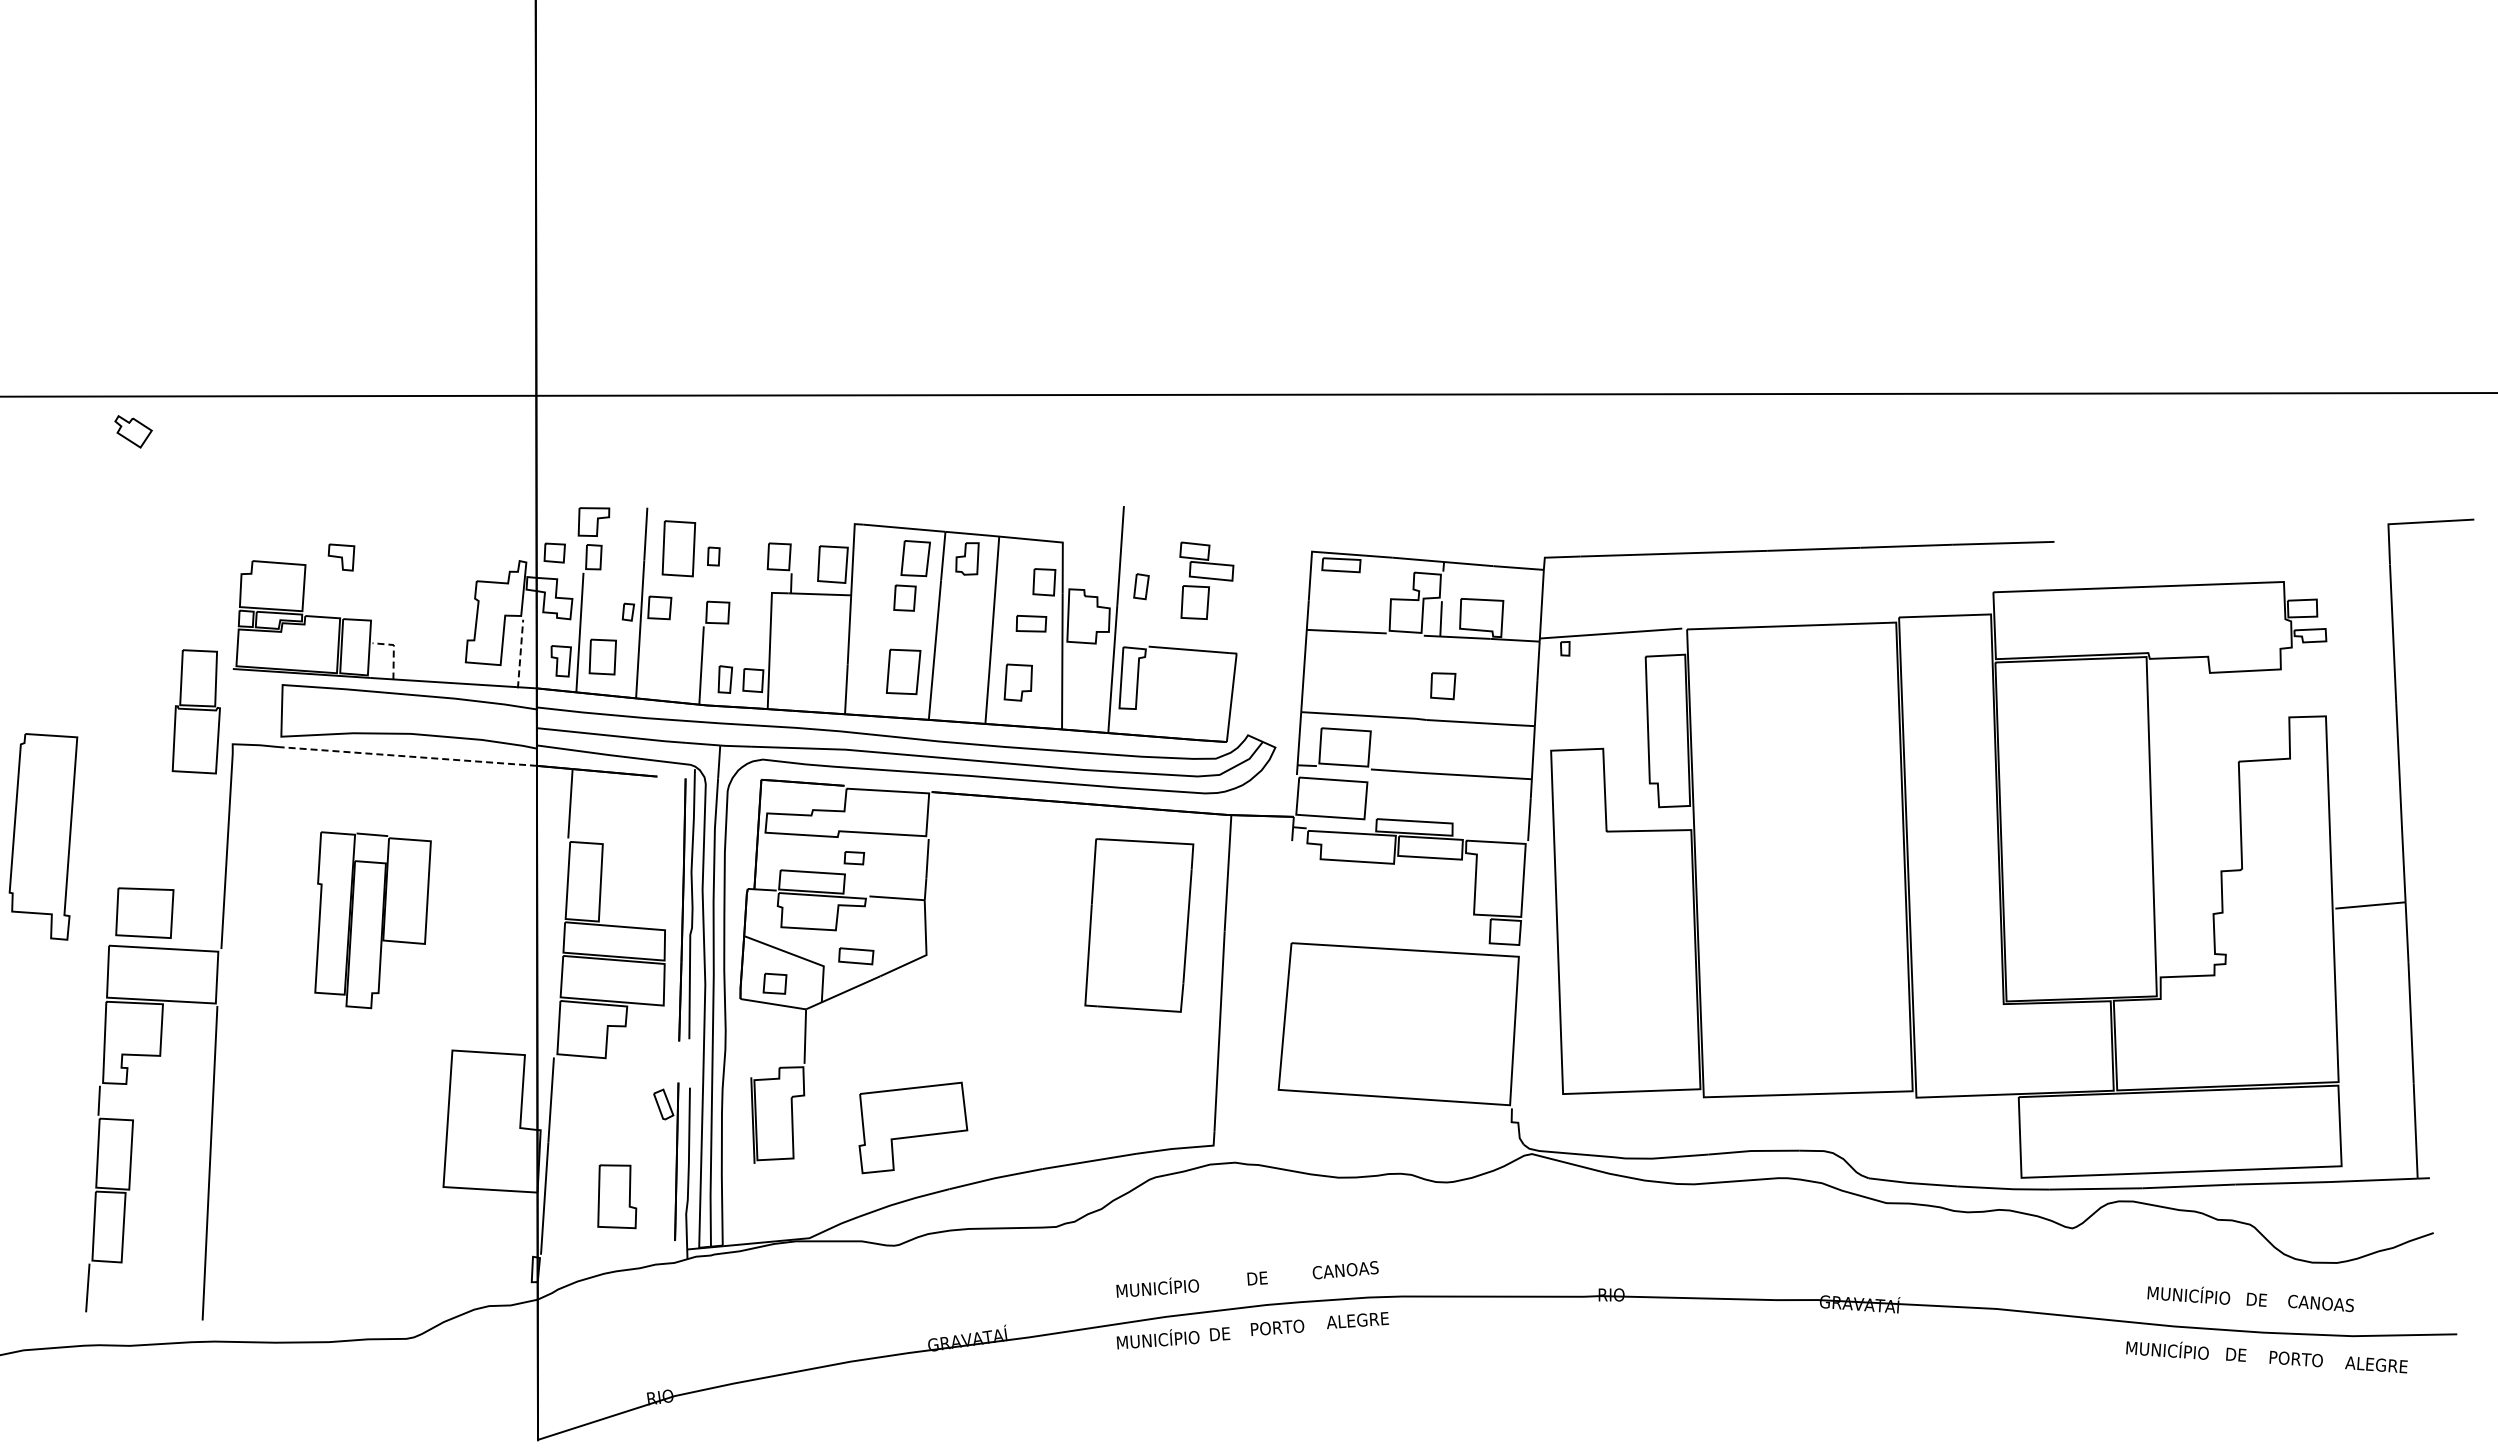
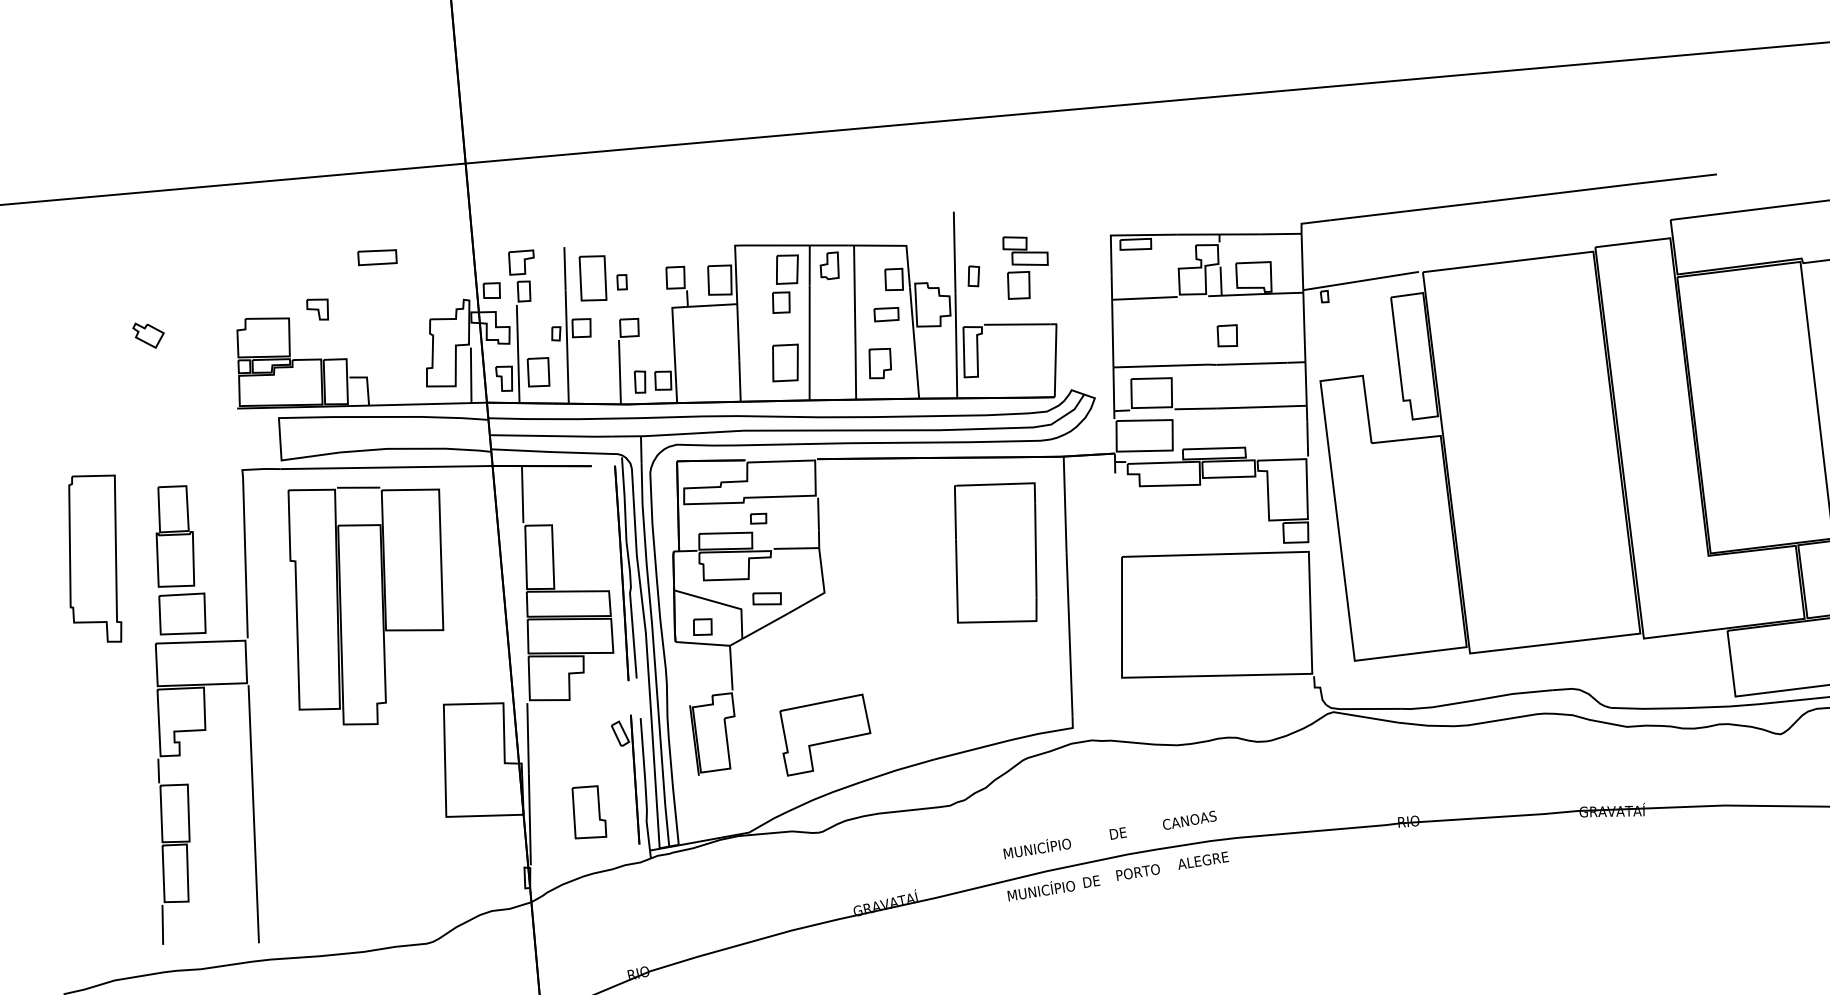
part: (133, 431) -> (148, 335), moved
part: (419, 500) -> (377, 257), added
line: (393, 650) -> (367, 381), dashed -> solid
line: (520, 653) -> (471, 375), dashed -> solid
part: (195, 711) -> (173, 536), moved
line: (407, 756) -> (386, 467), dashed -> solid
part: (372, 919) -> (369, 603), size x1.67

